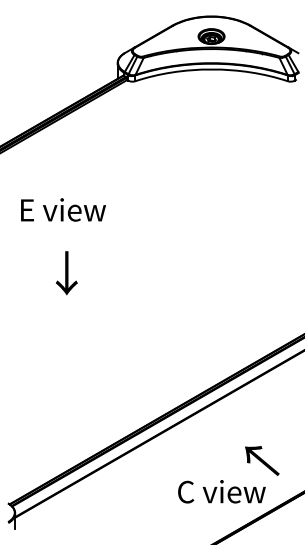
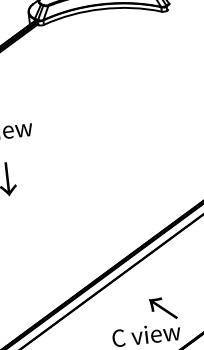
text: (262, 460) -> (163, 308), moved

